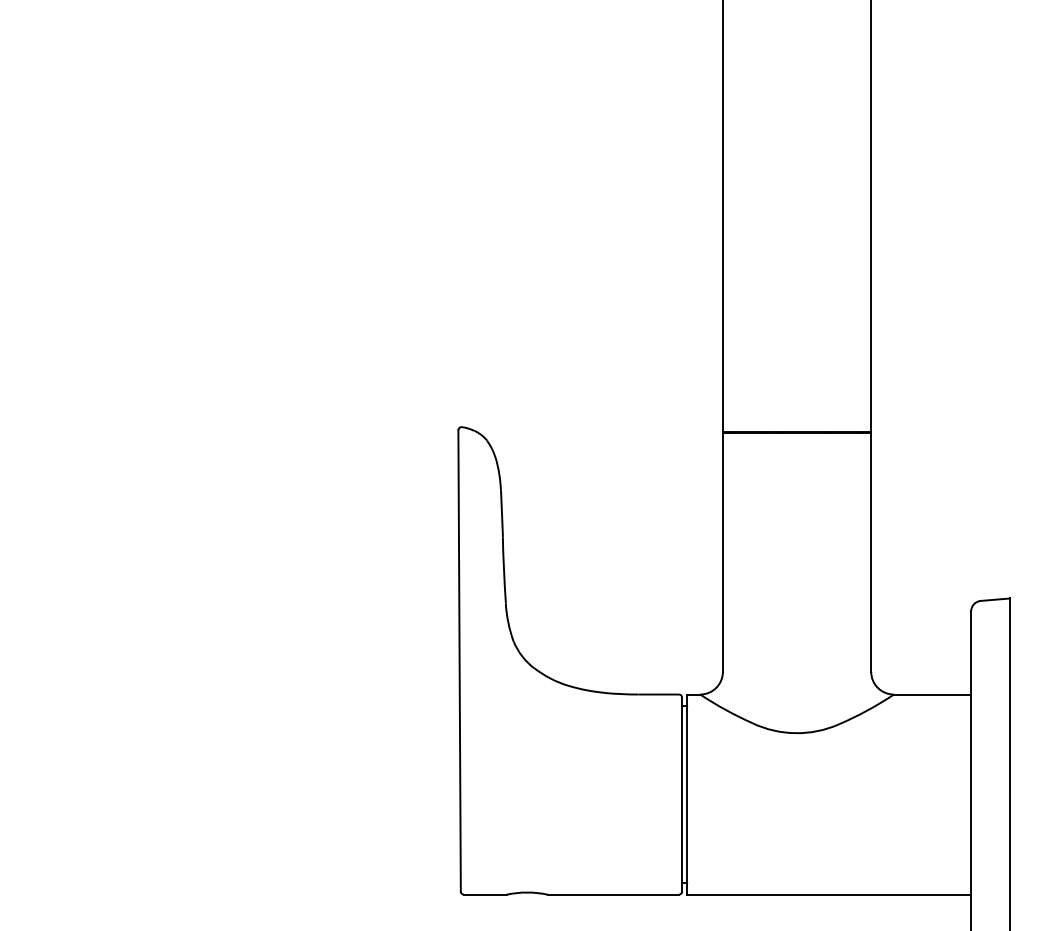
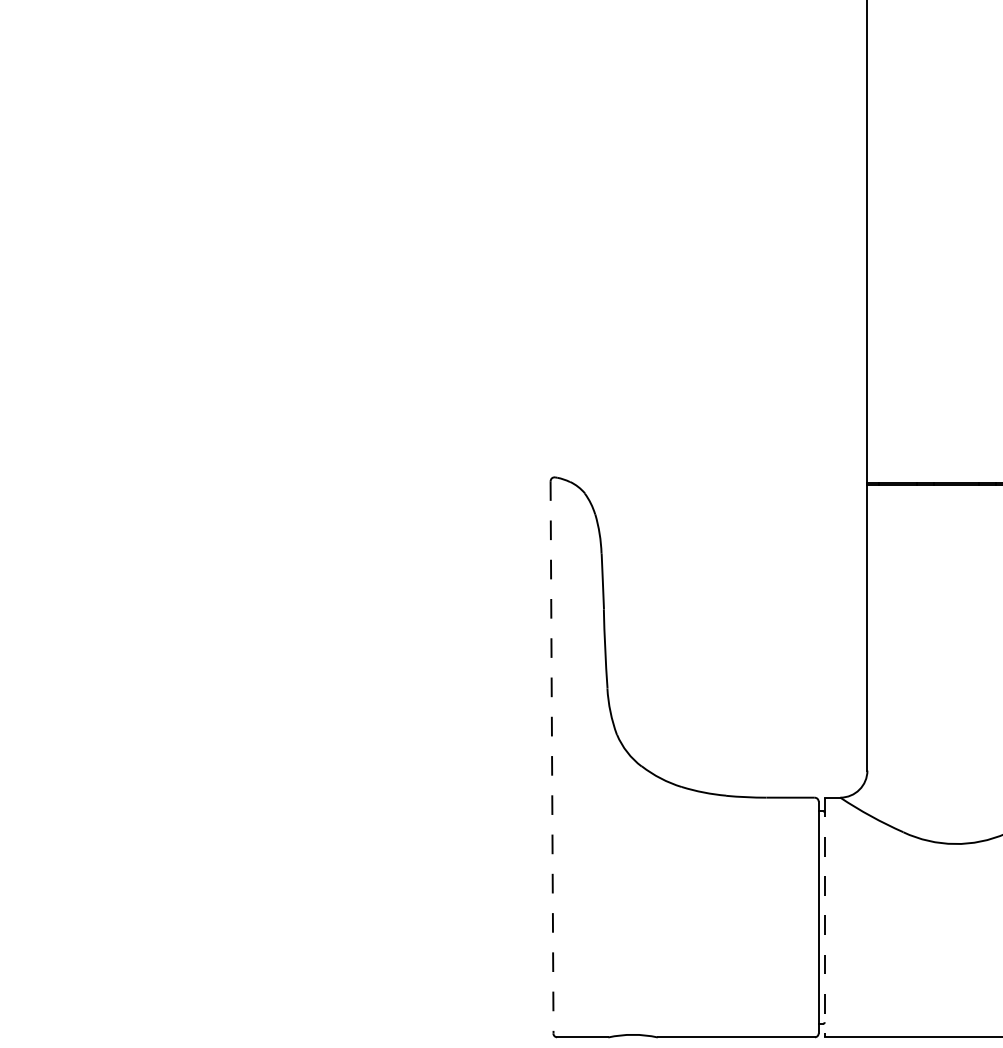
line: (459, 660) -> (551, 756), solid -> dashed
line: (687, 795) -> (825, 918), solid -> dashed

